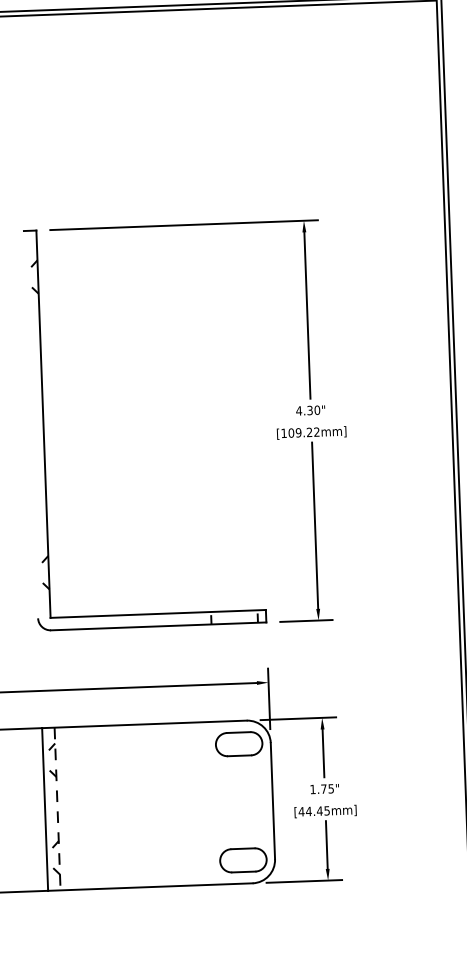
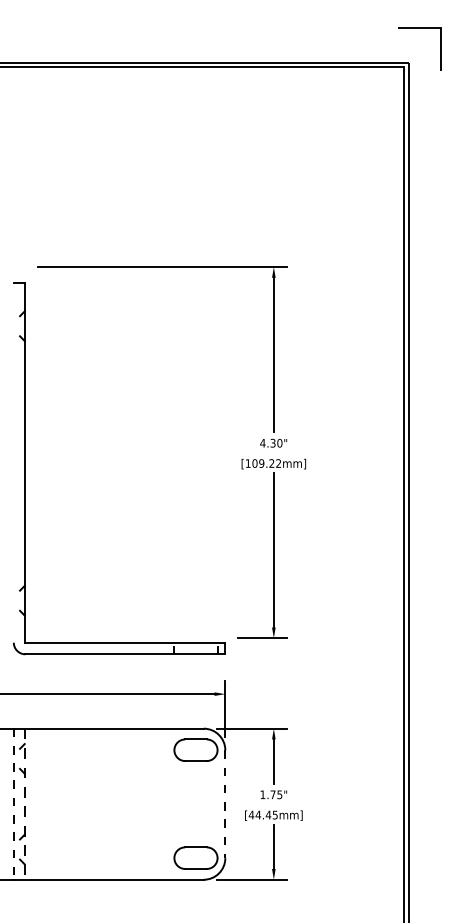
part: (43, 430) -> (25, 468), moved
line: (273, 801) -> (225, 804), solid -> dashed
line: (44, 809) -> (13, 804), solid -> dashed

